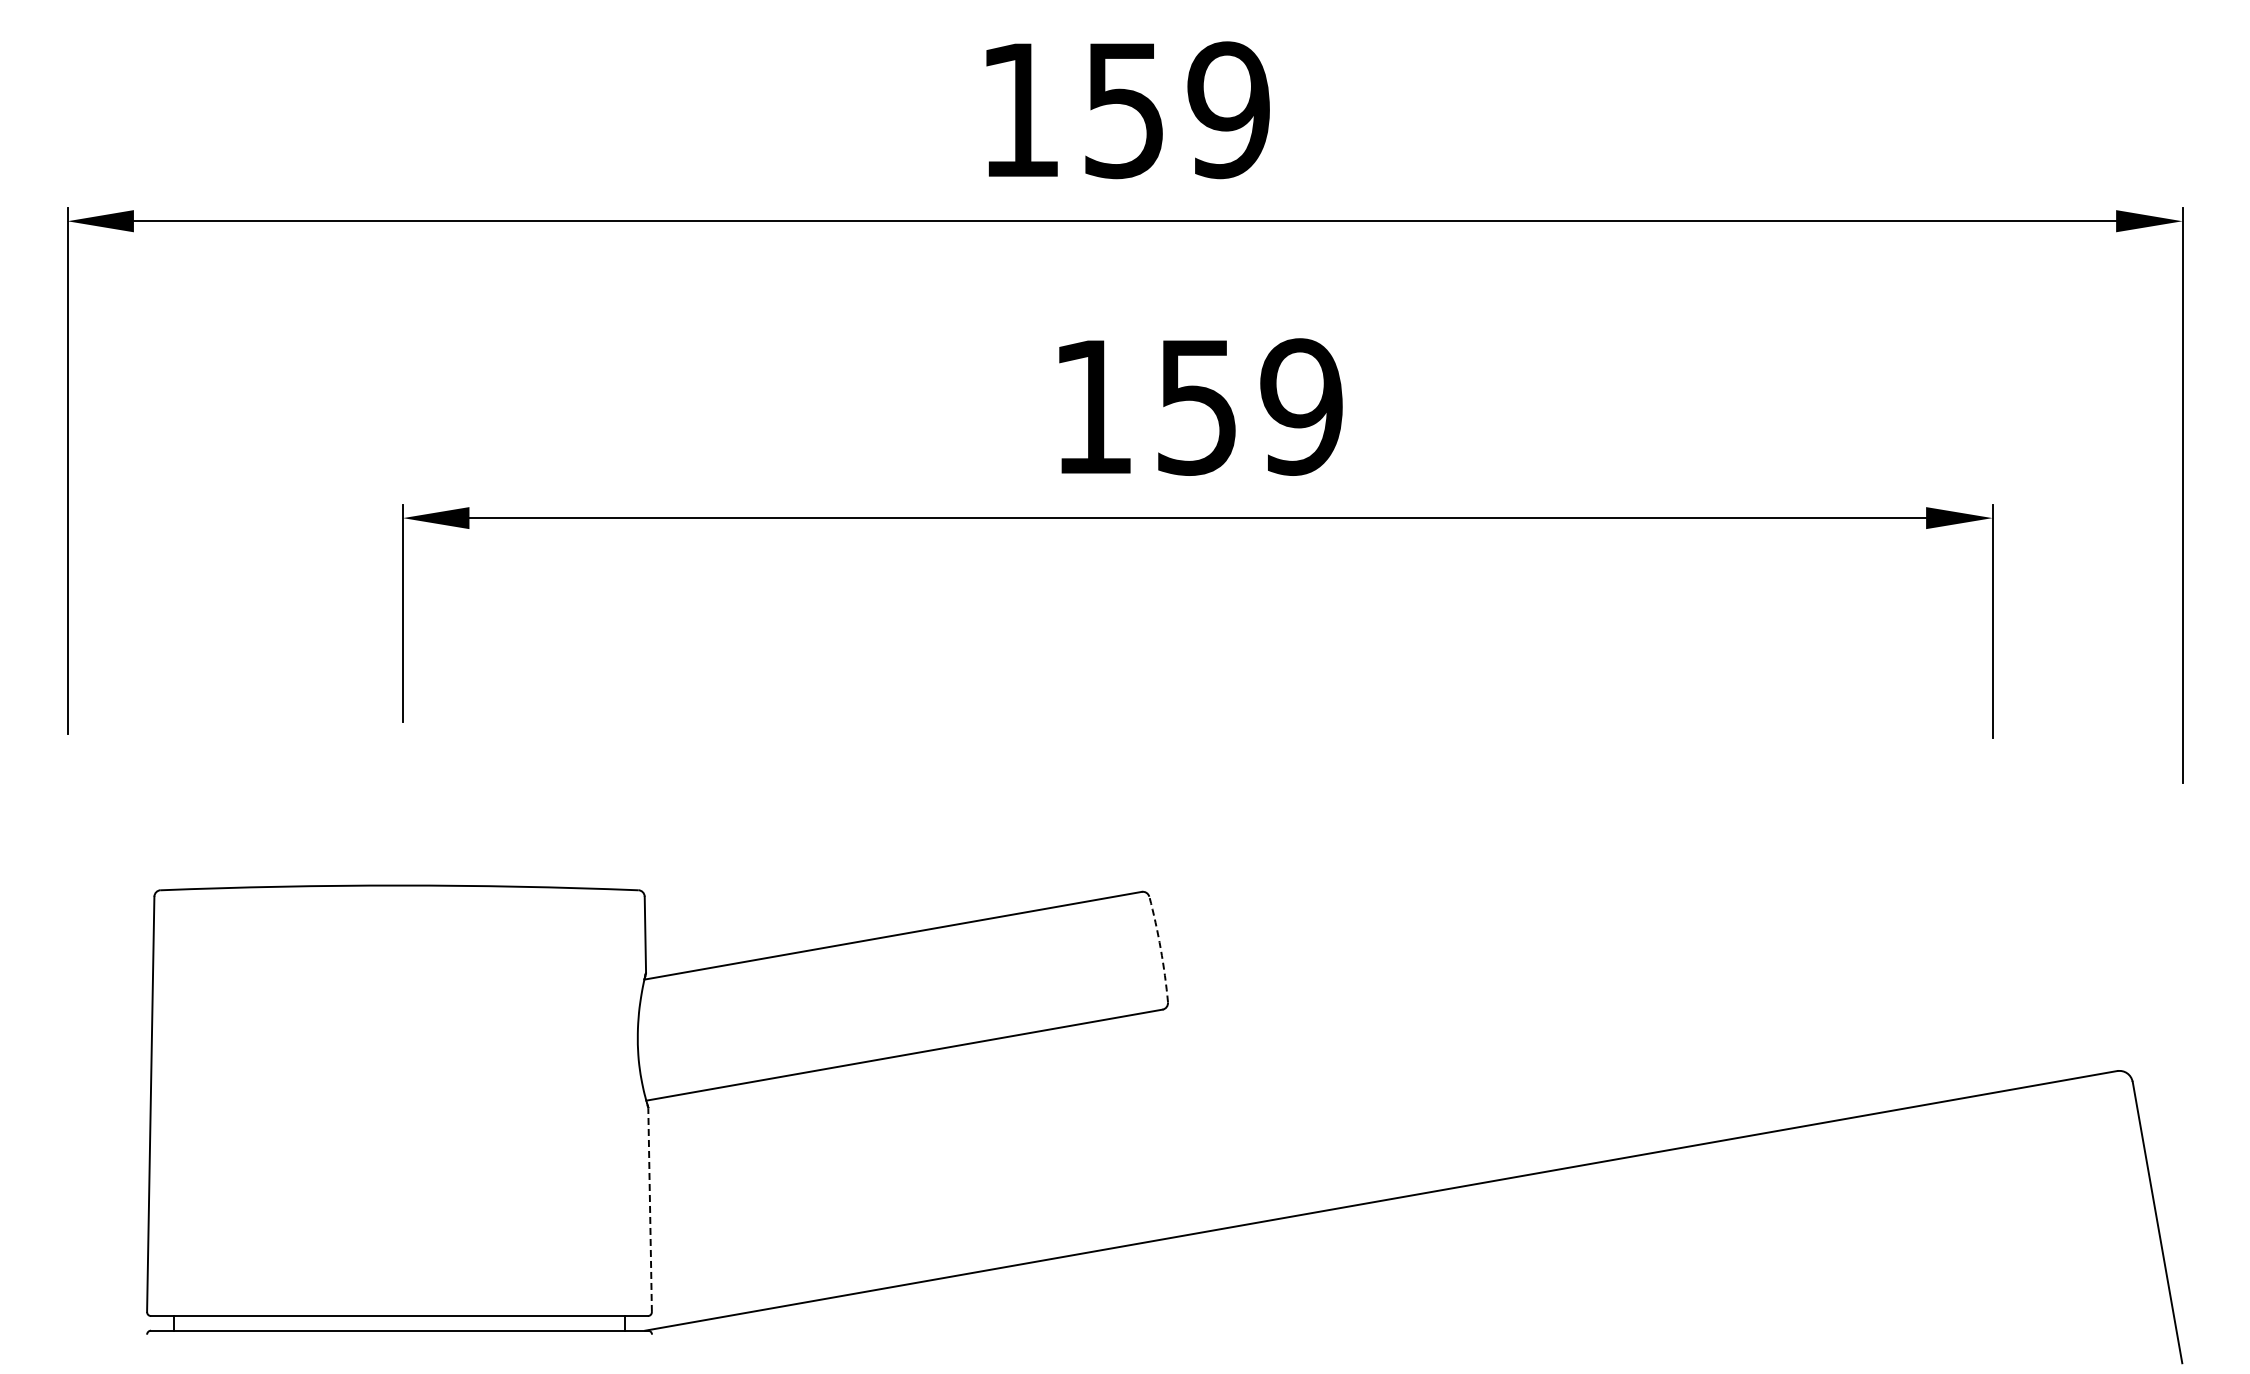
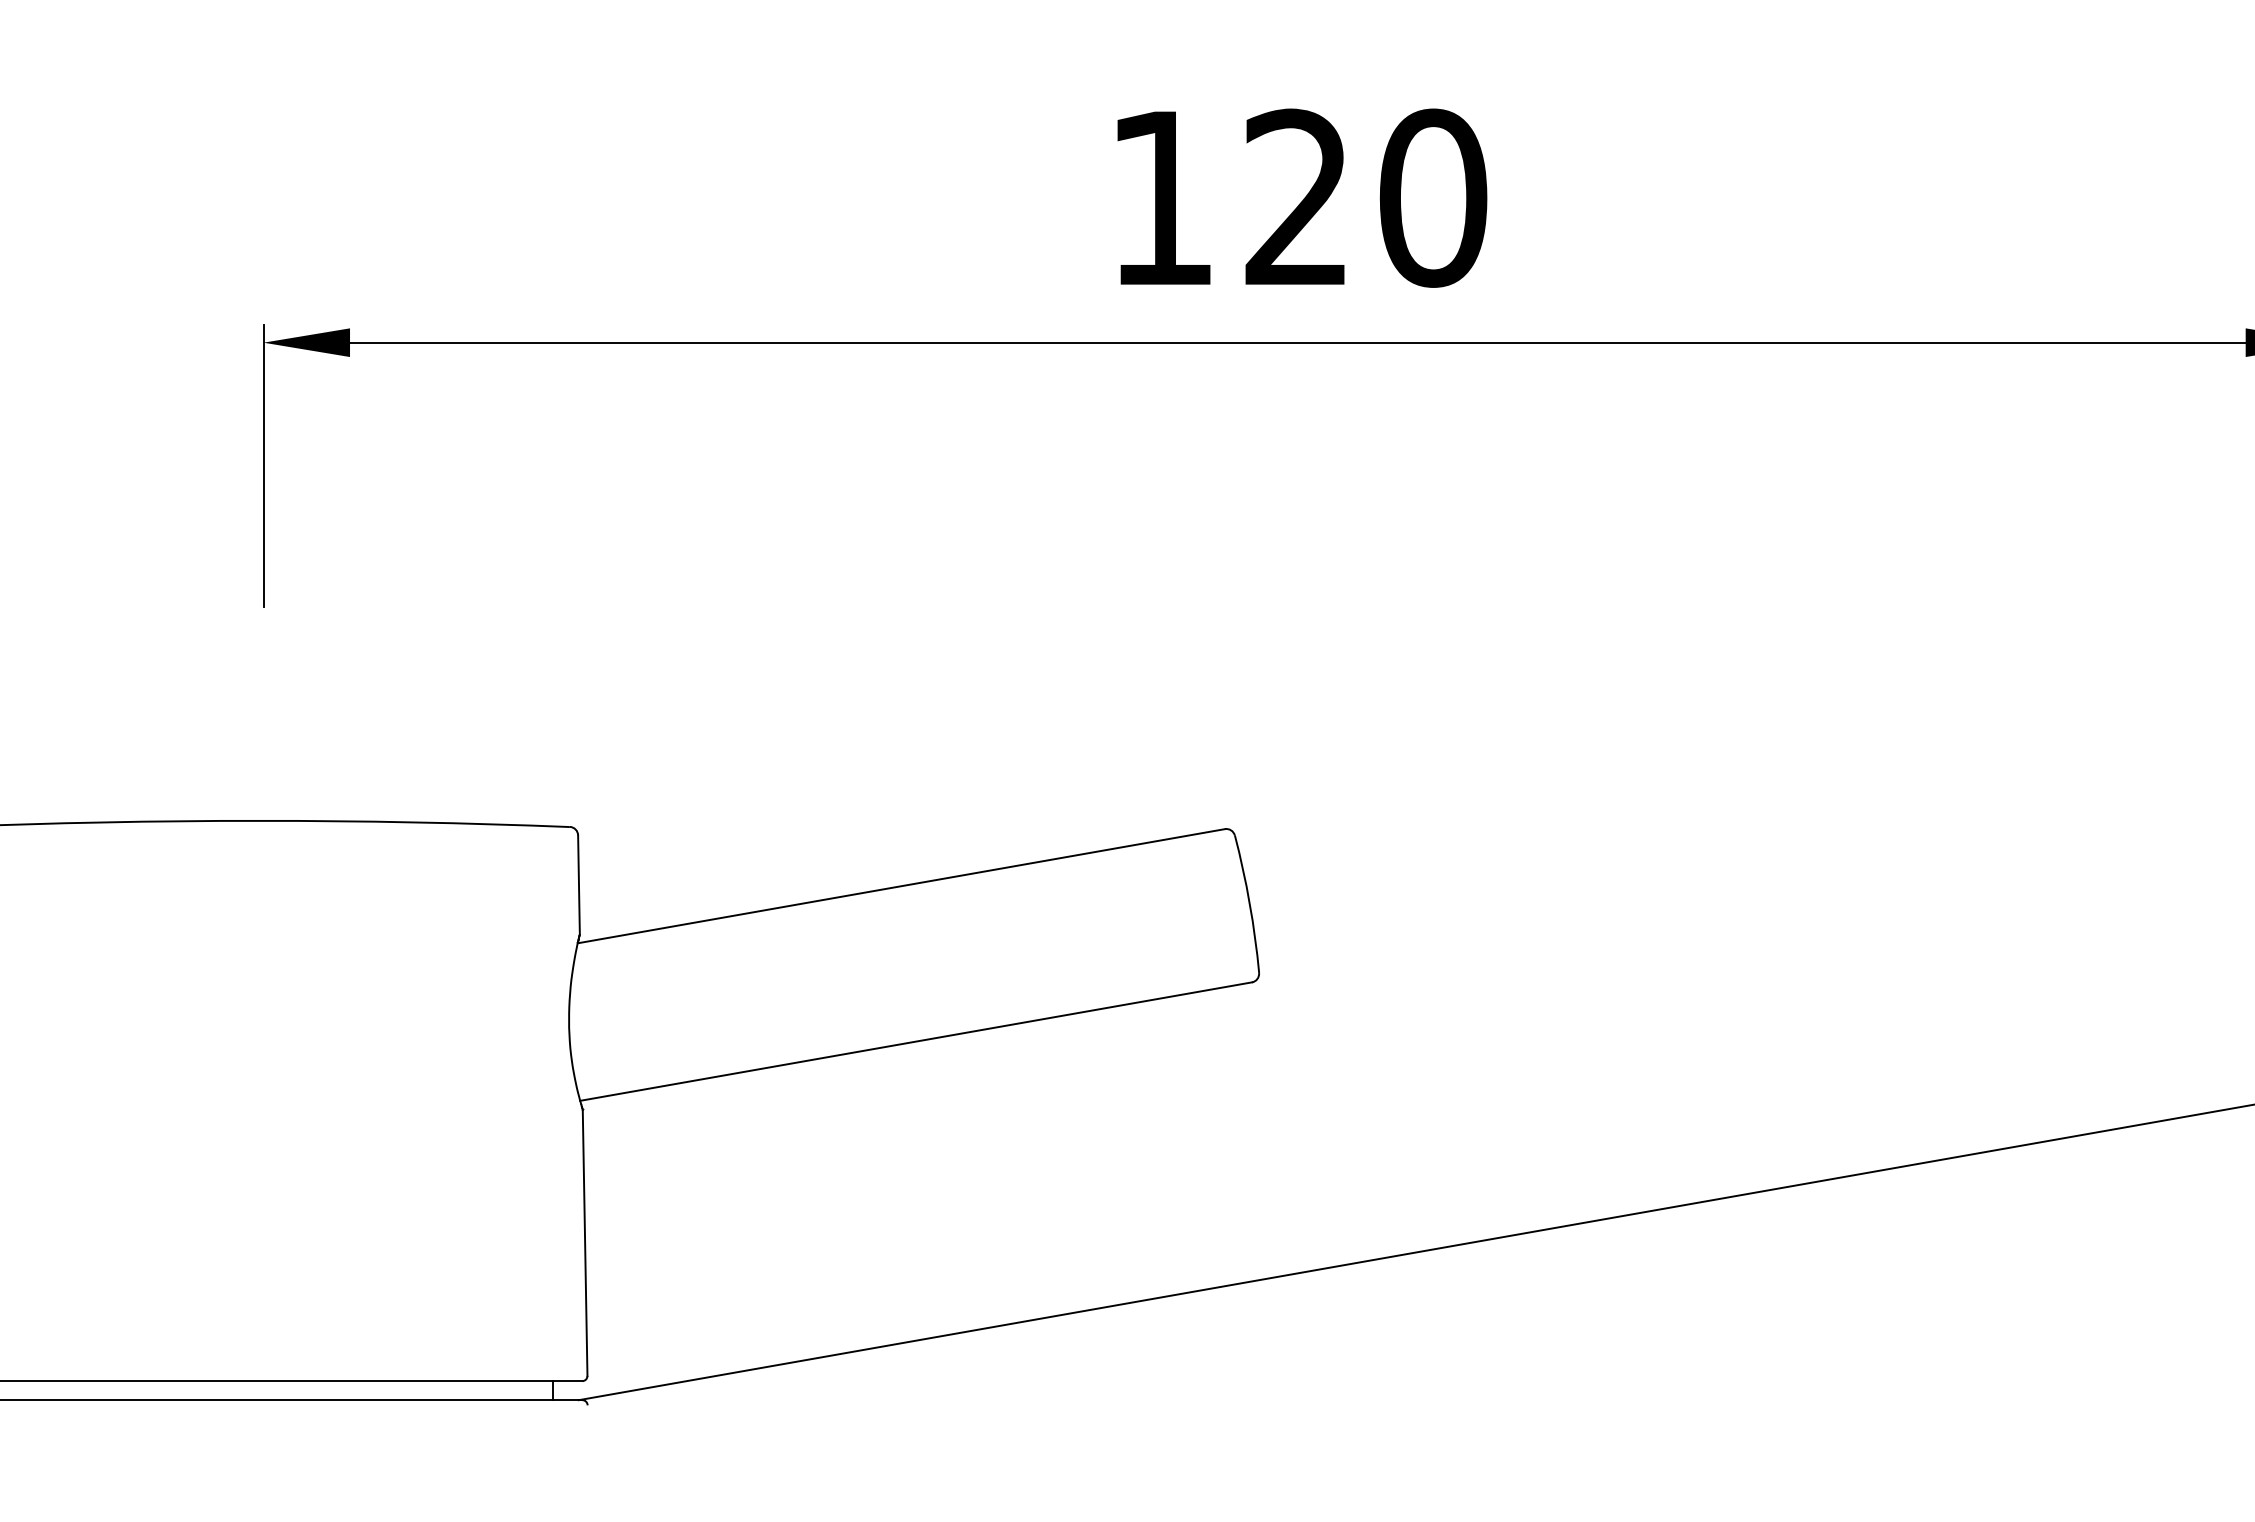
text: (1250, 406) -> (1366, 197), 159 -> 120
arc: (1160, 949) -> (1249, 904), dashed -> solid
line: (650, 1210) -> (585, 1243), dashed -> solid

